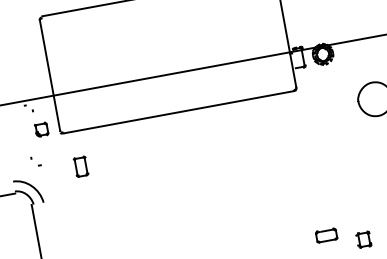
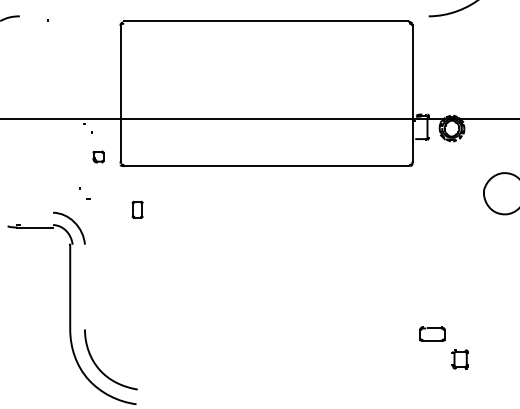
part: (41, 129) -> (98, 156), size x0.7
part: (80, 166) -> (137, 209), size x0.7
part: (326, 235) -> (432, 333), moved

